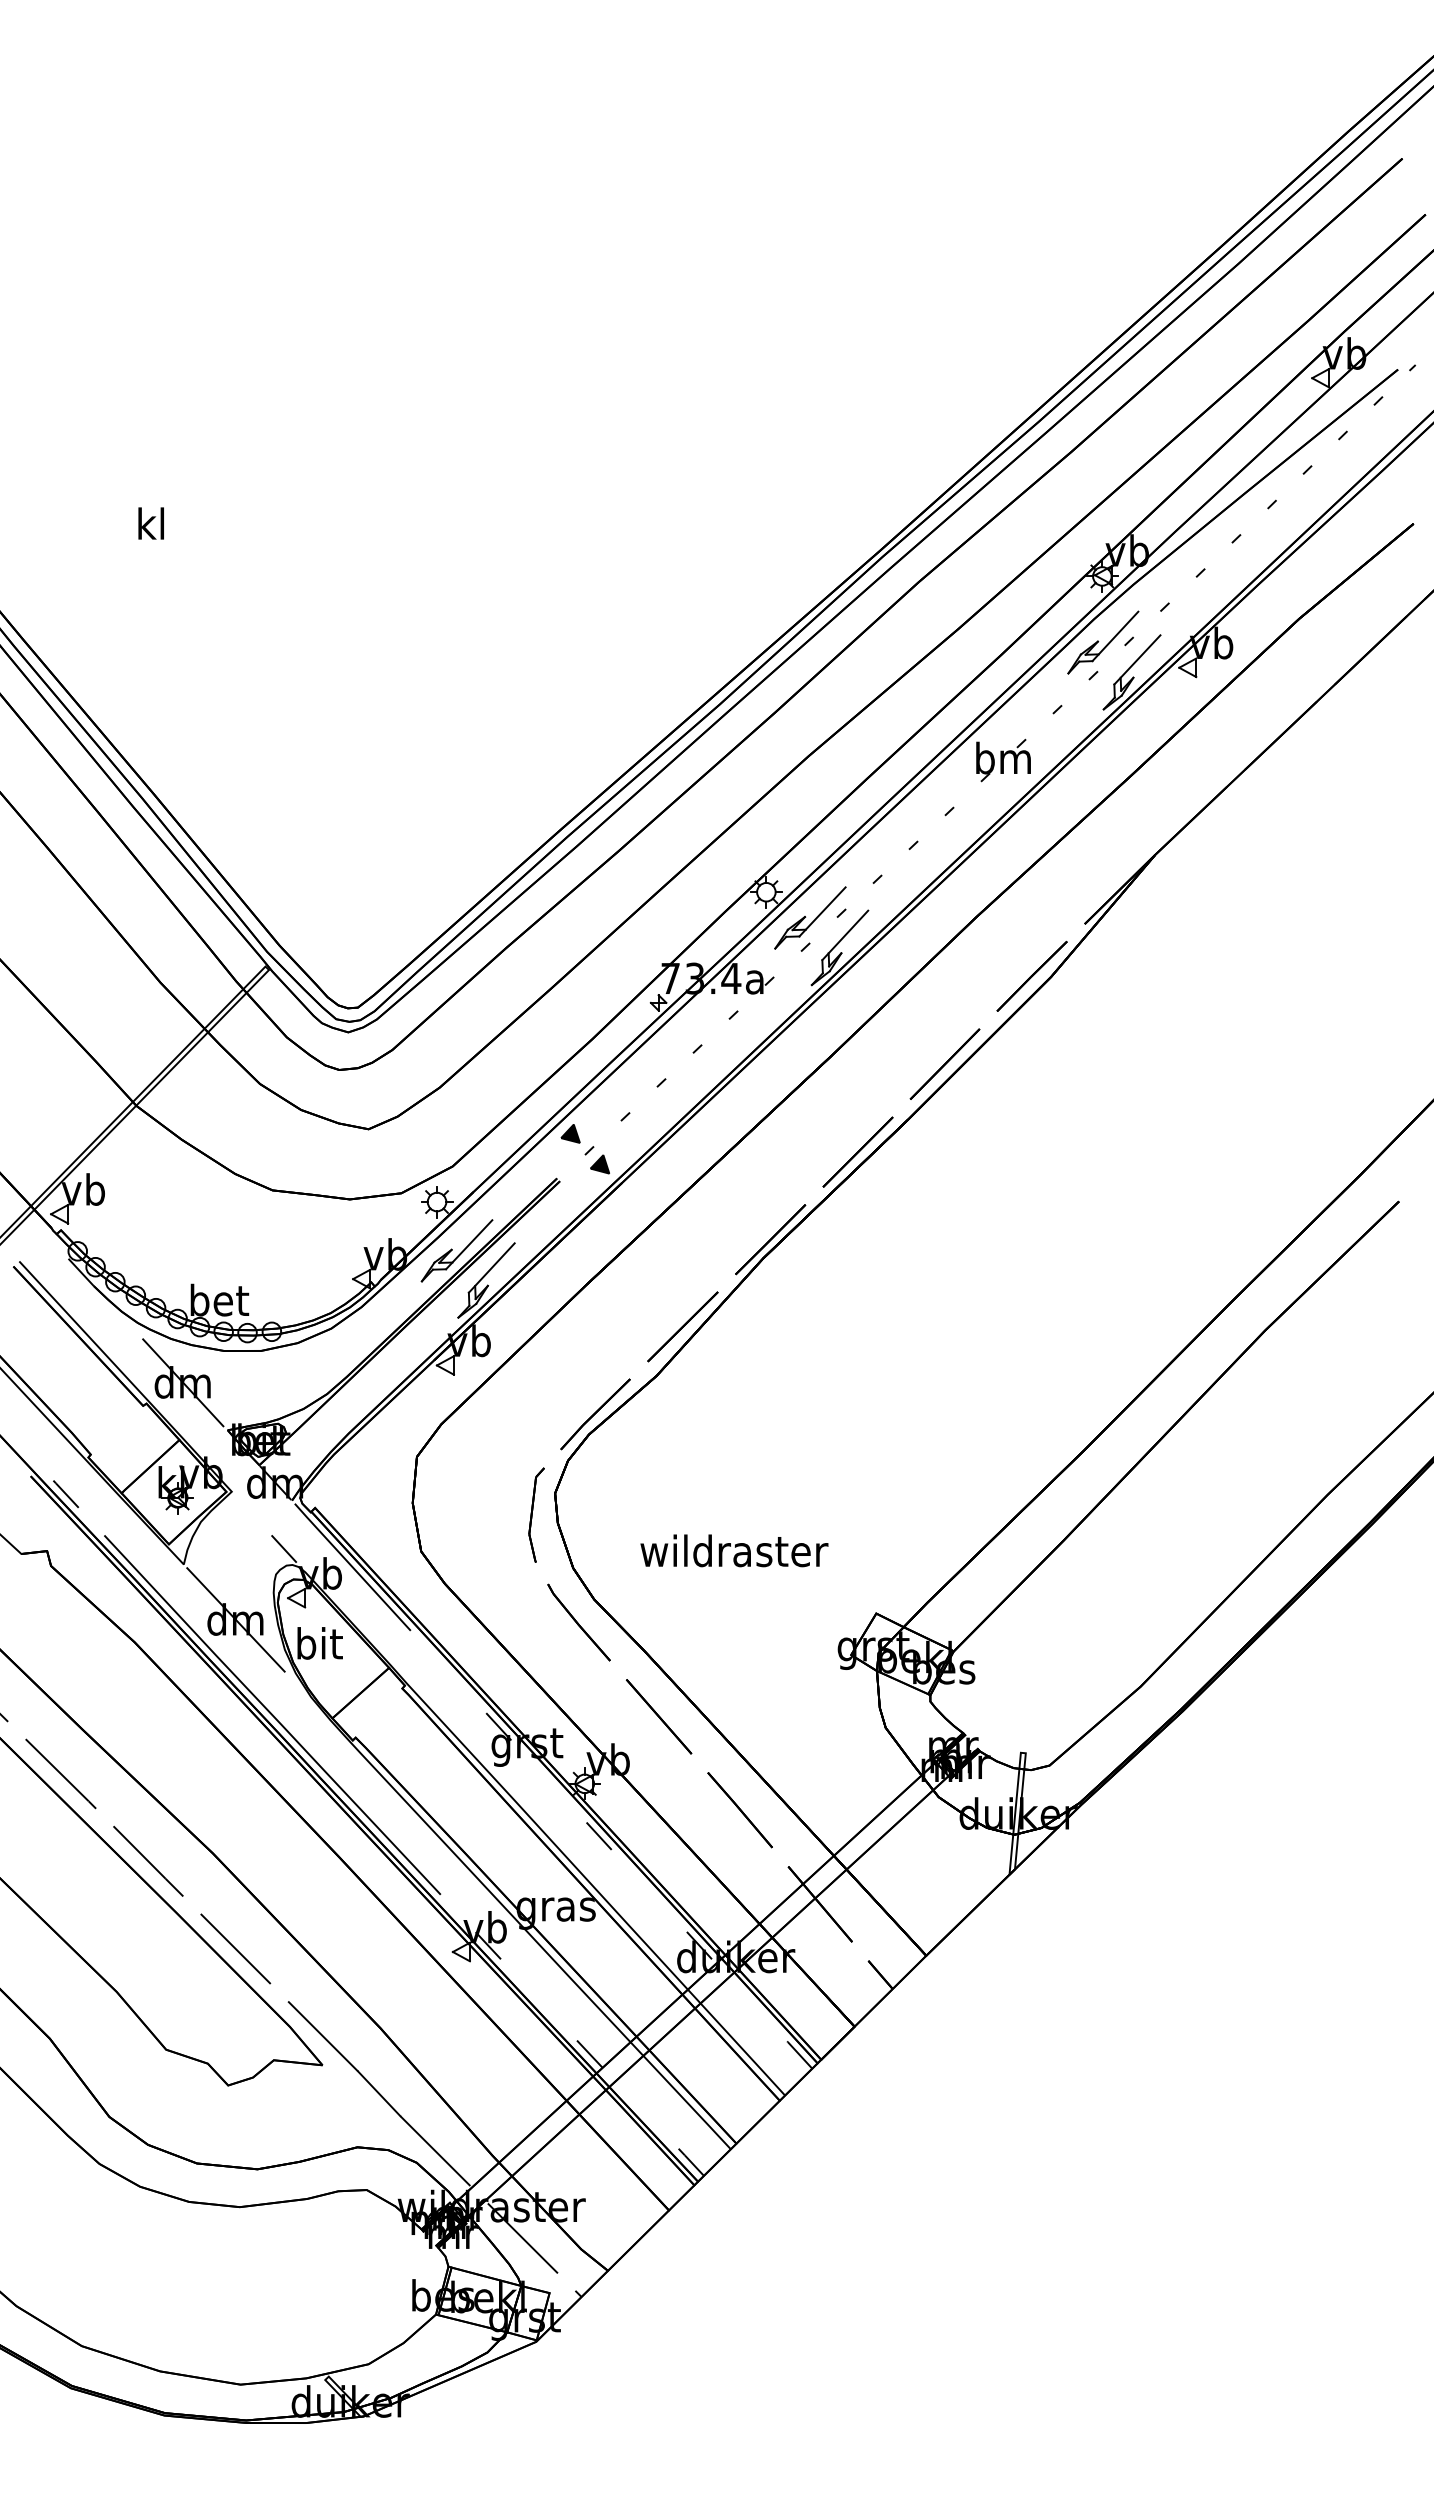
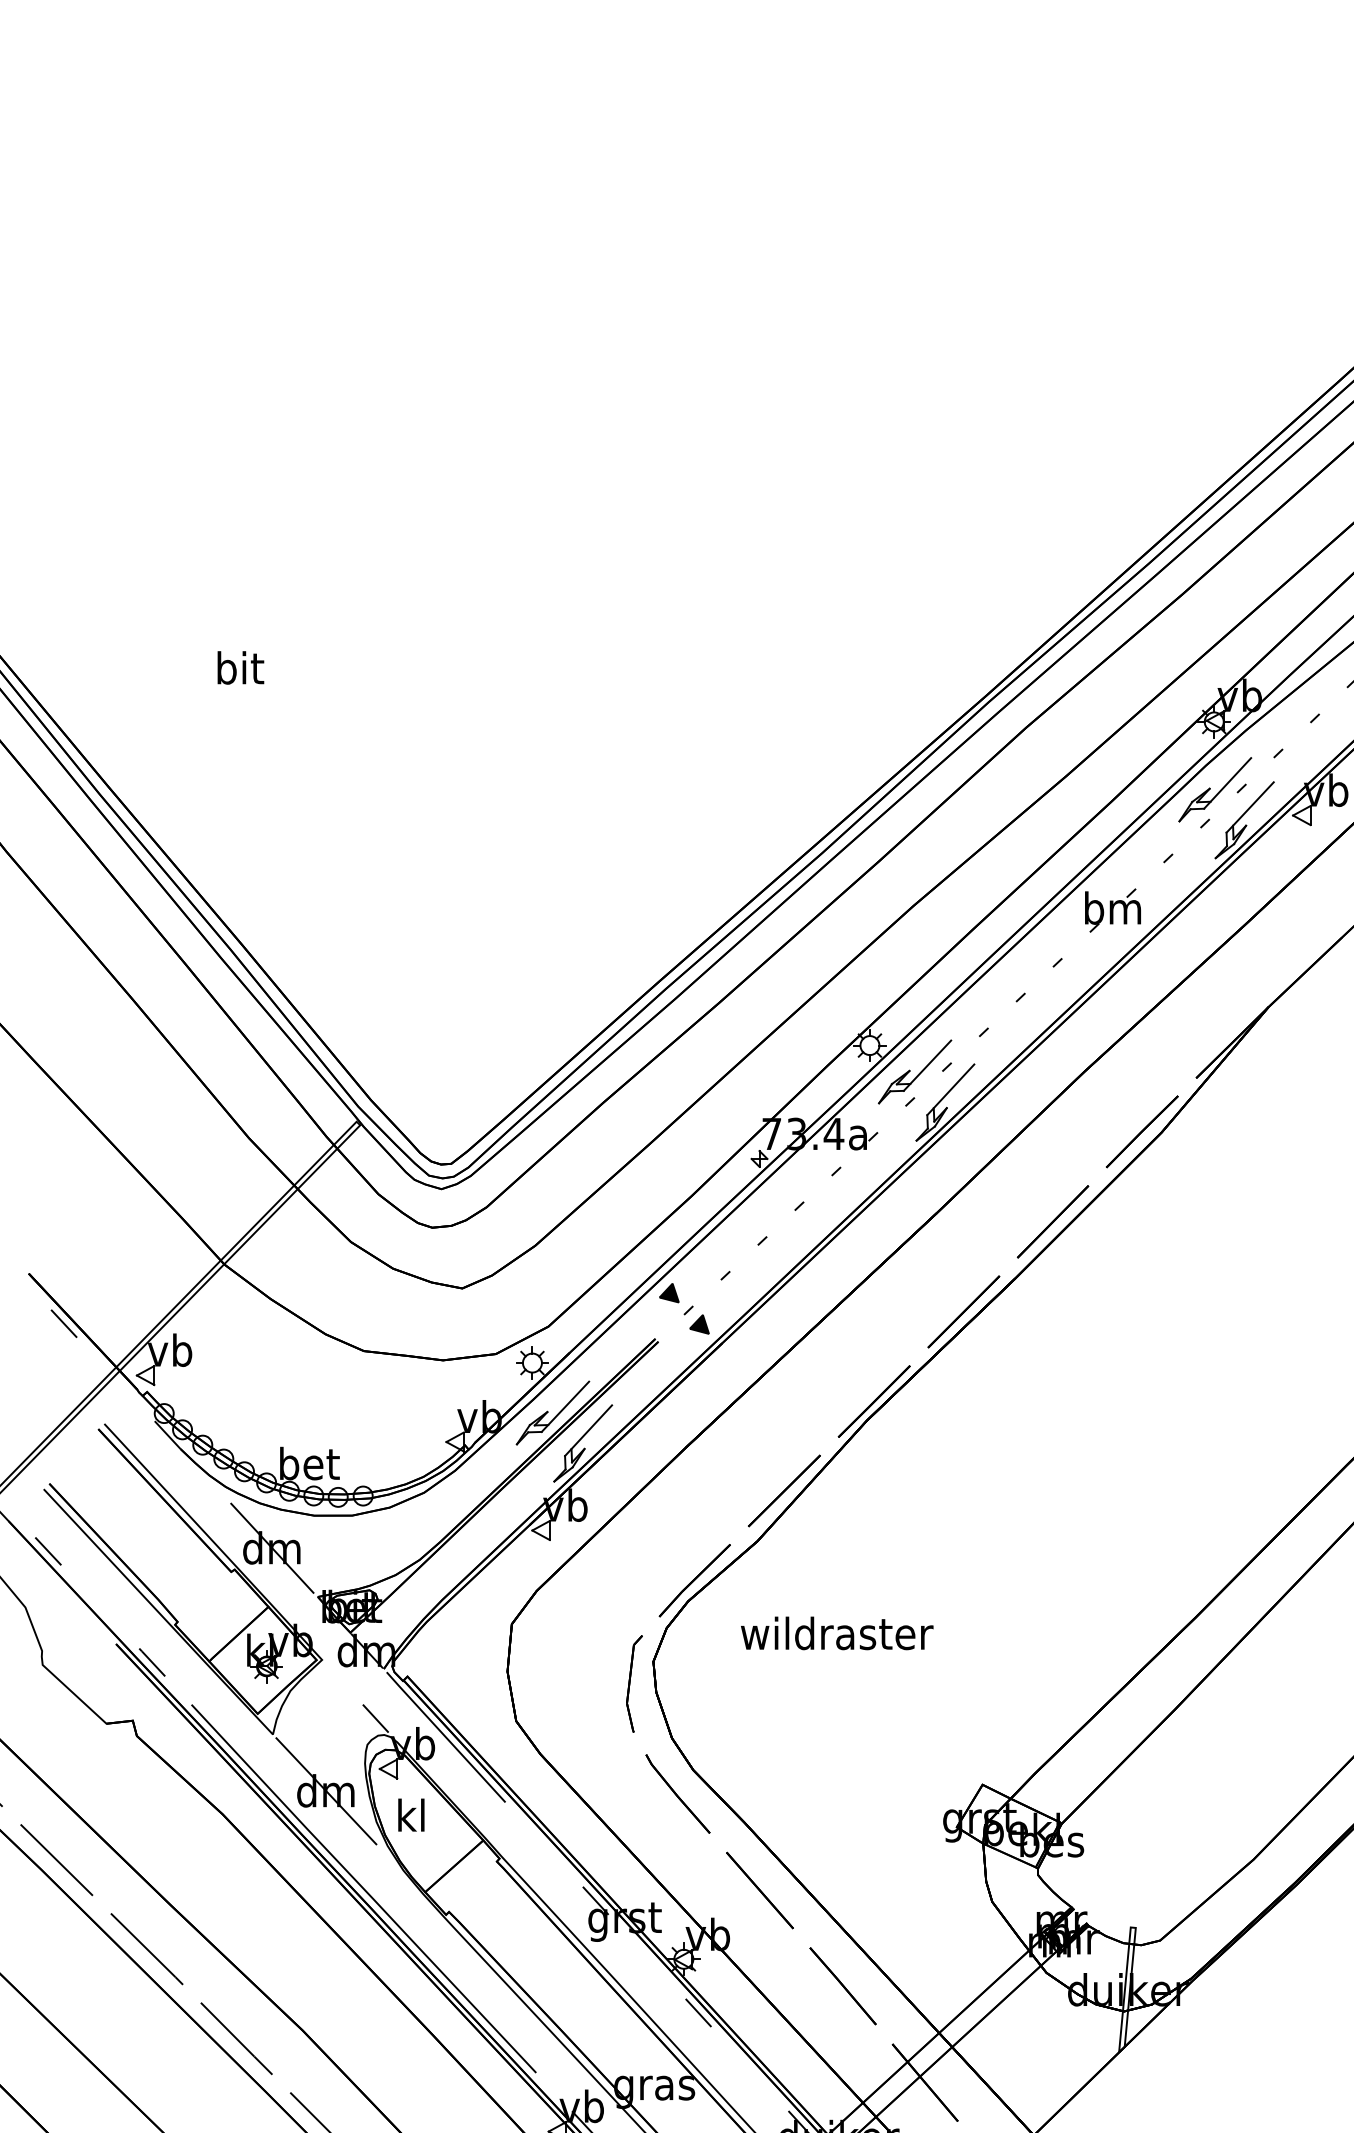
text: (152, 523) -> (240, 667), kl -> bit
text: (734, 1550) -> (837, 1633), moved
text: (319, 1643) -> (411, 1815), bit -> kl

